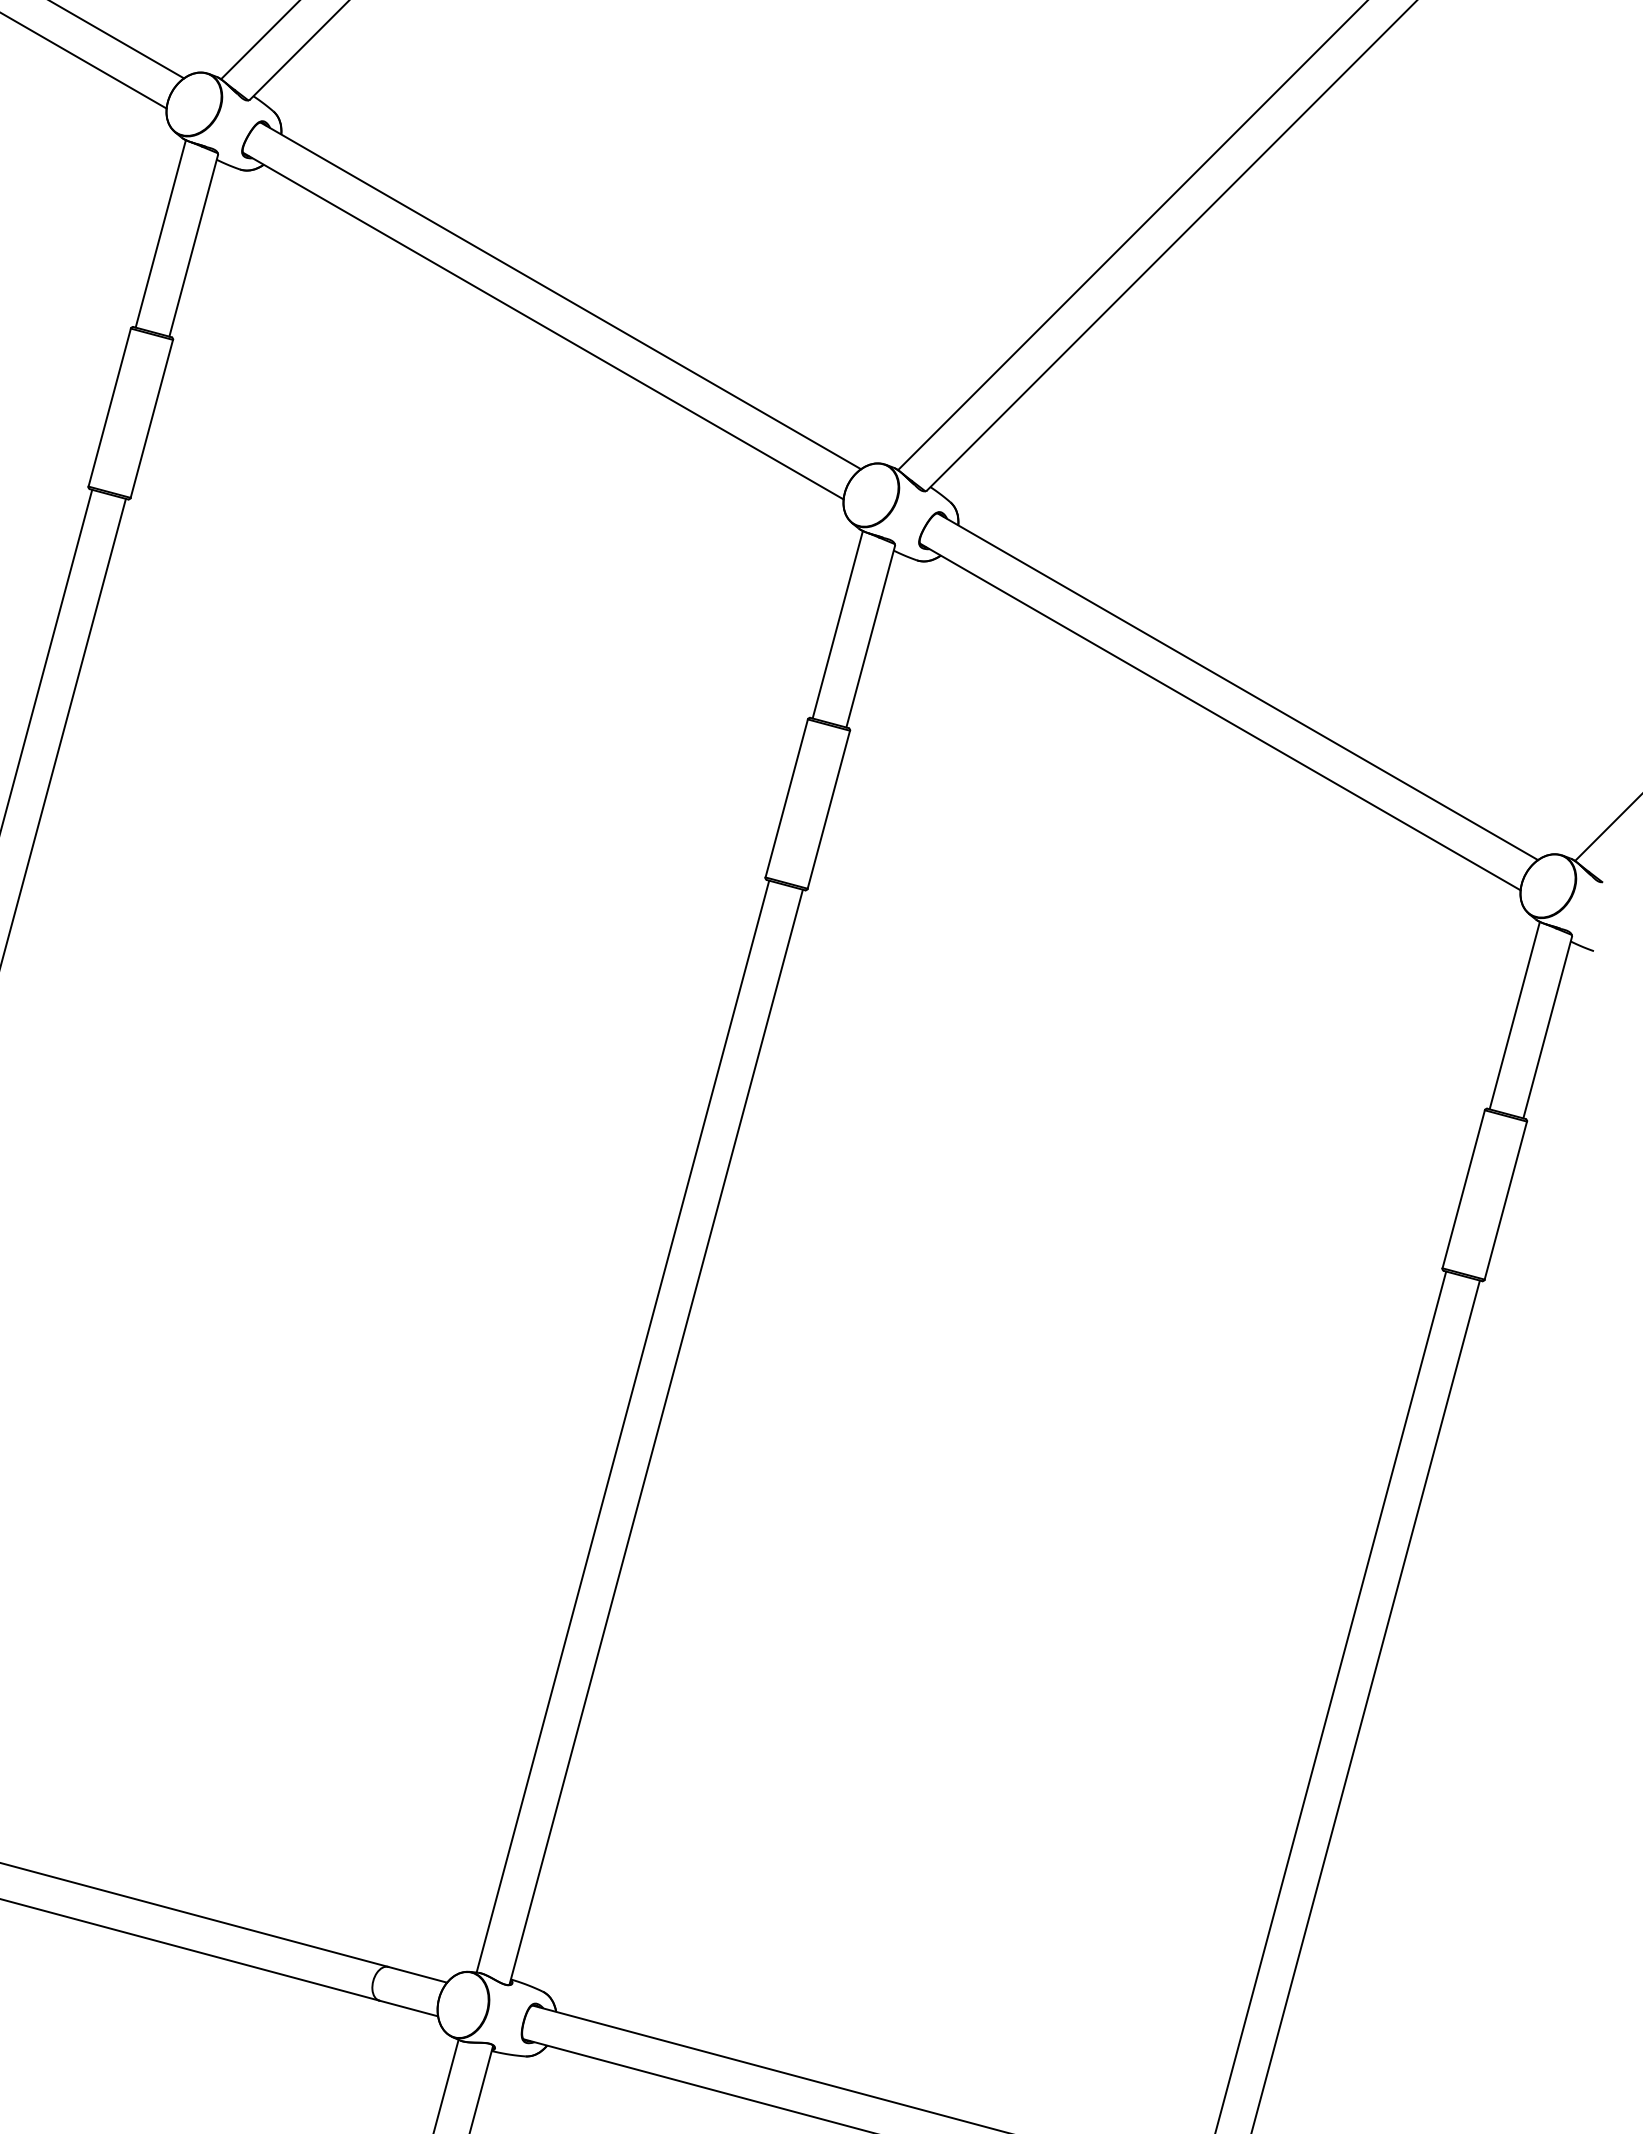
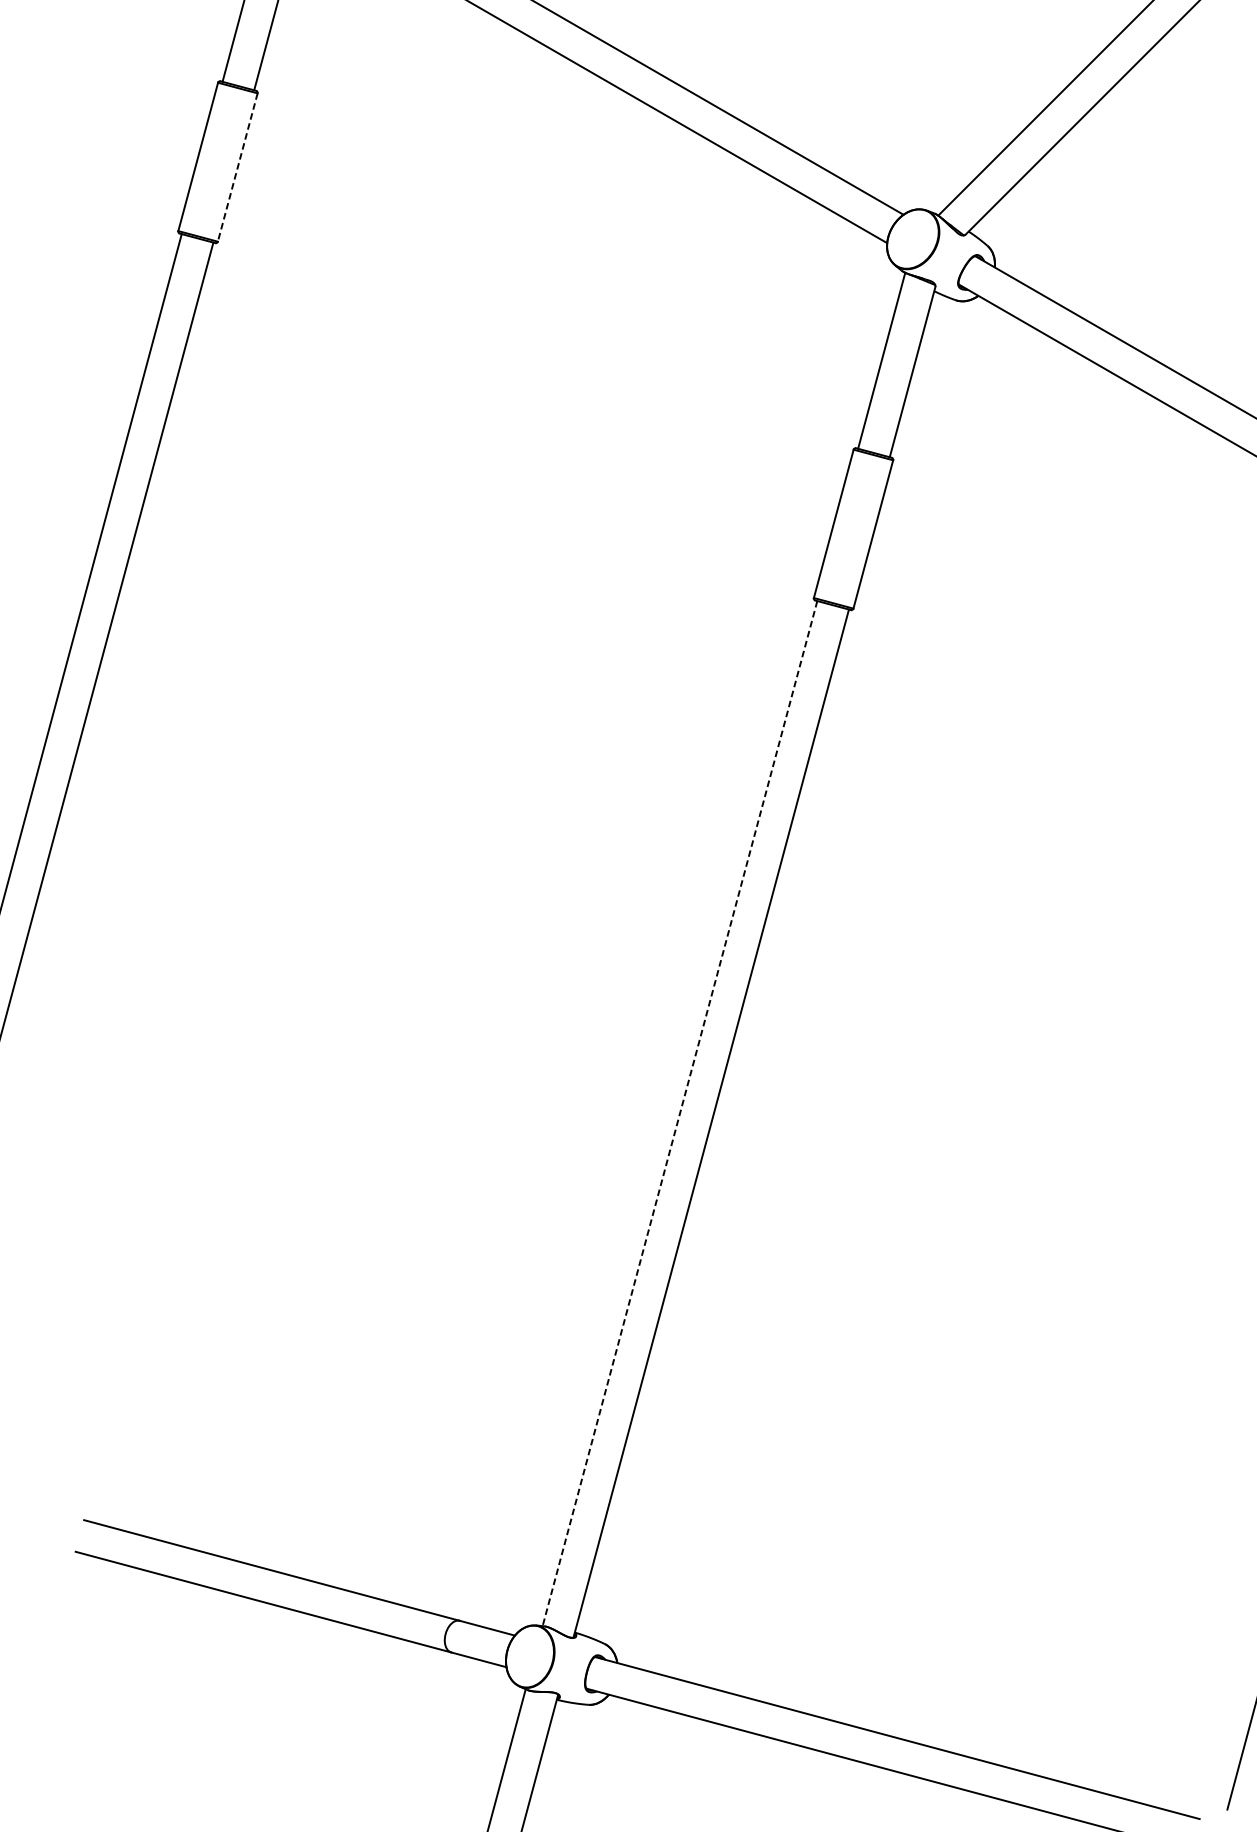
line: (151, 418) -> (237, 167), solid -> dashed
line: (622, 1427) -> (679, 1114), solid -> dashed

